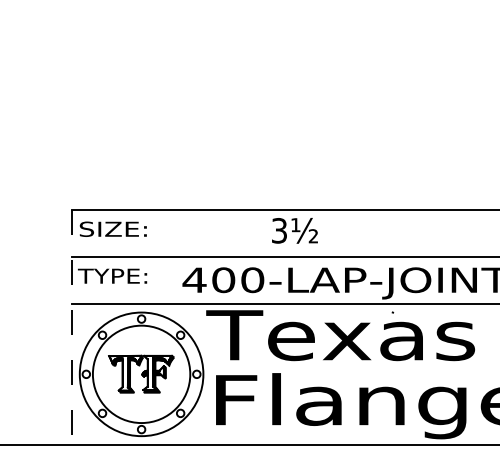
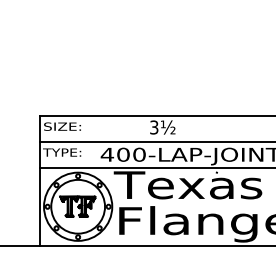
line: (71, 326) -> (39, 180), dashed -> solid

